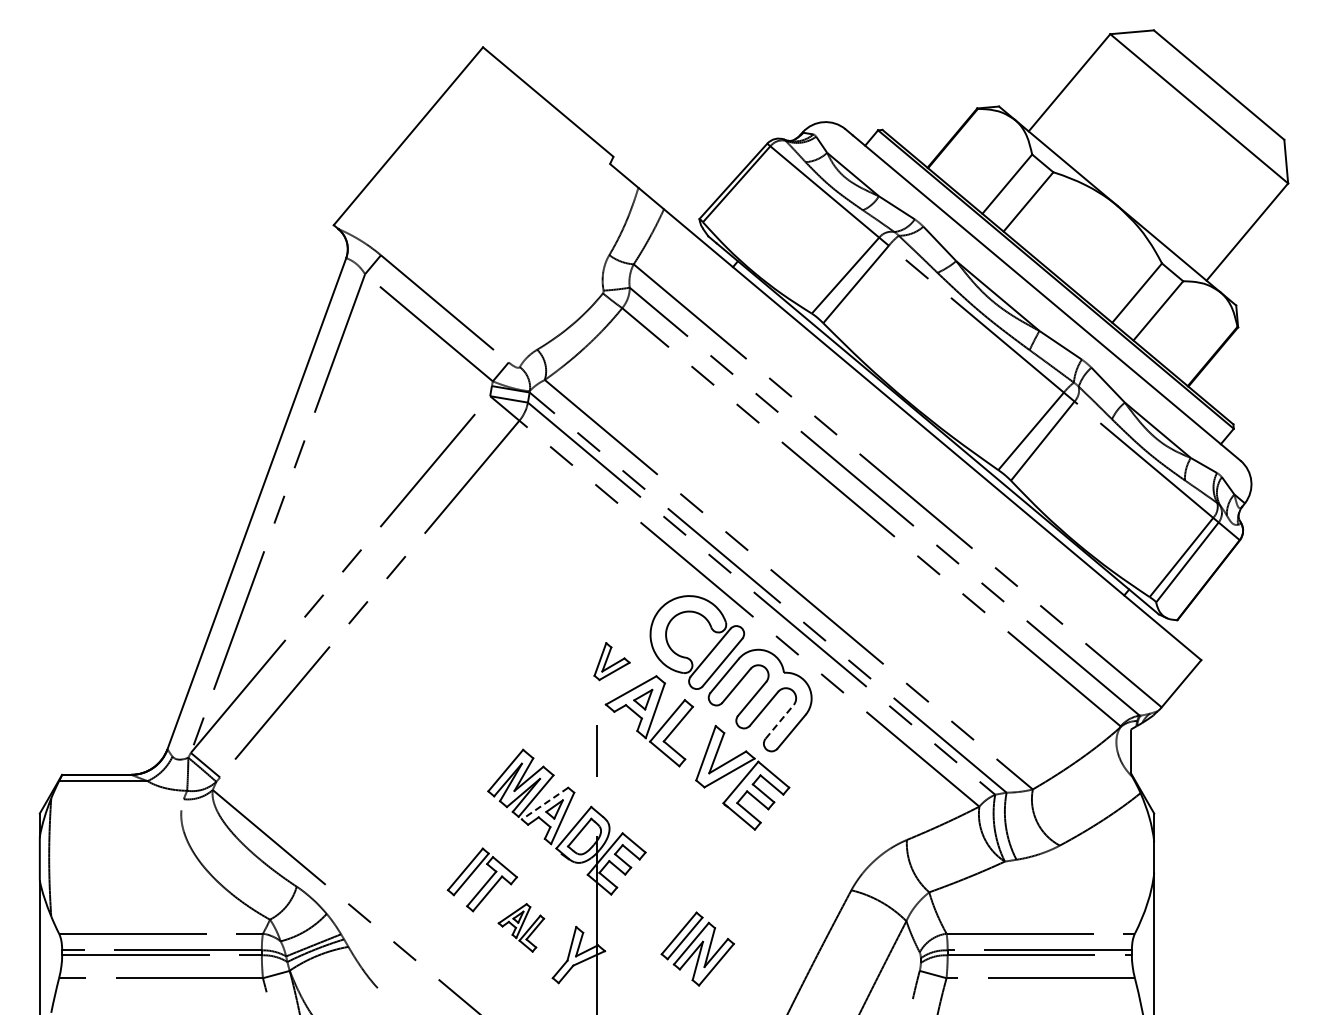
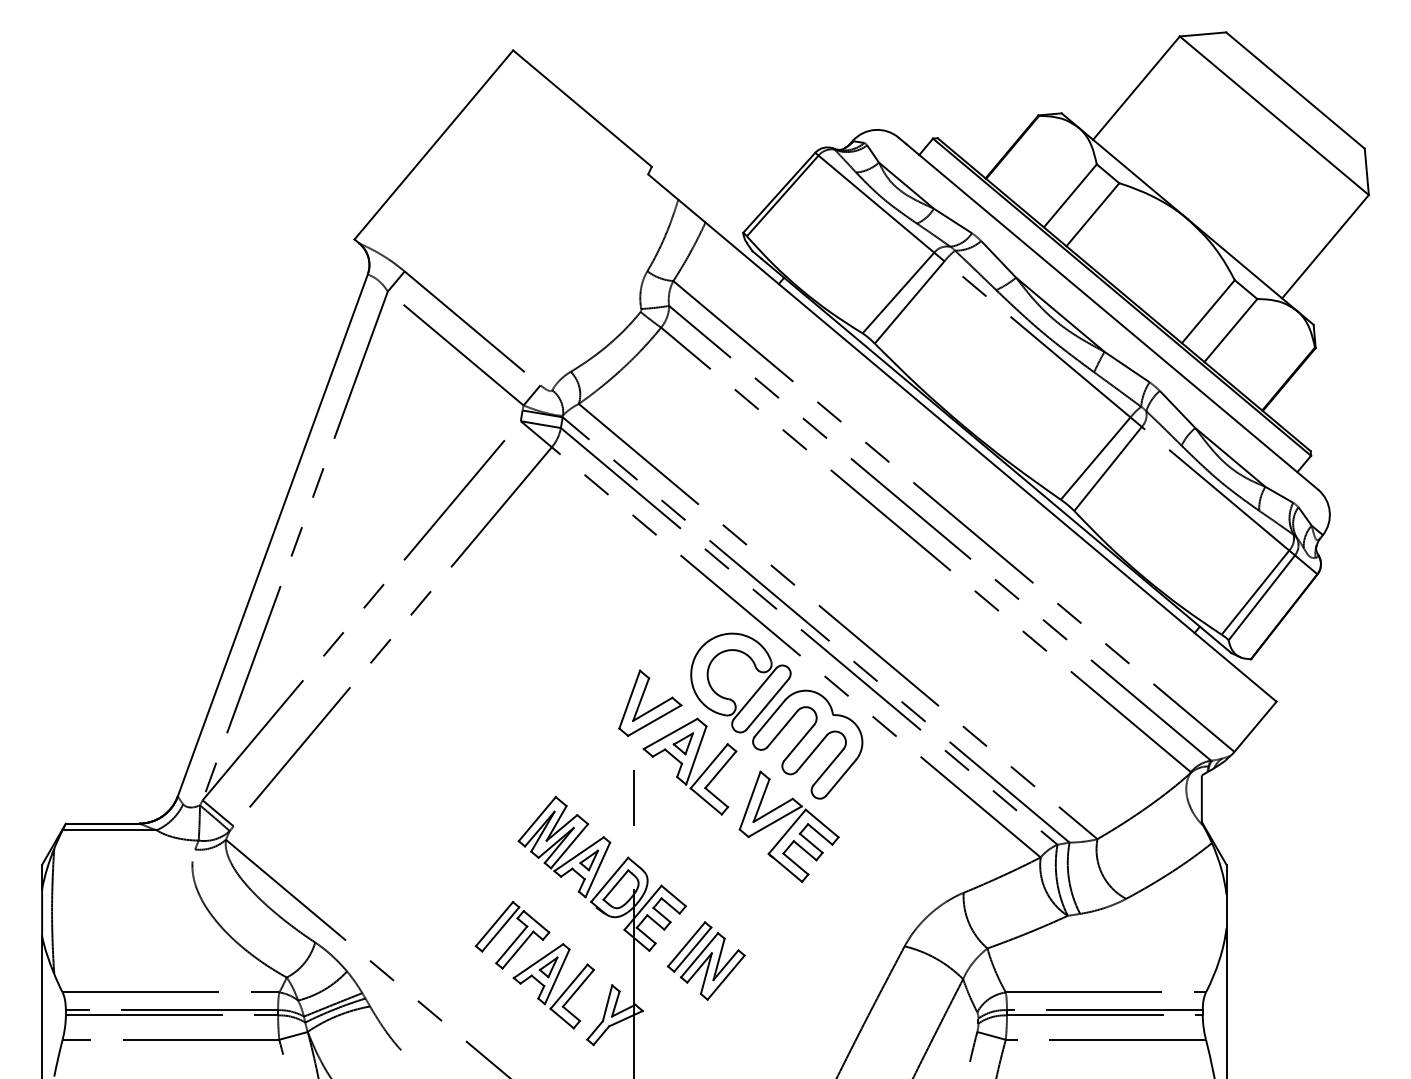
part: (611, 661) -> (649, 703), size x1.67
line: (779, 721) -> (828, 766), dashed -> solid
line: (544, 803) -> (578, 854), dashed -> solid
part: (521, 927) -> (554, 985), size x1.67
part: (697, 948) -> (706, 960), moved

